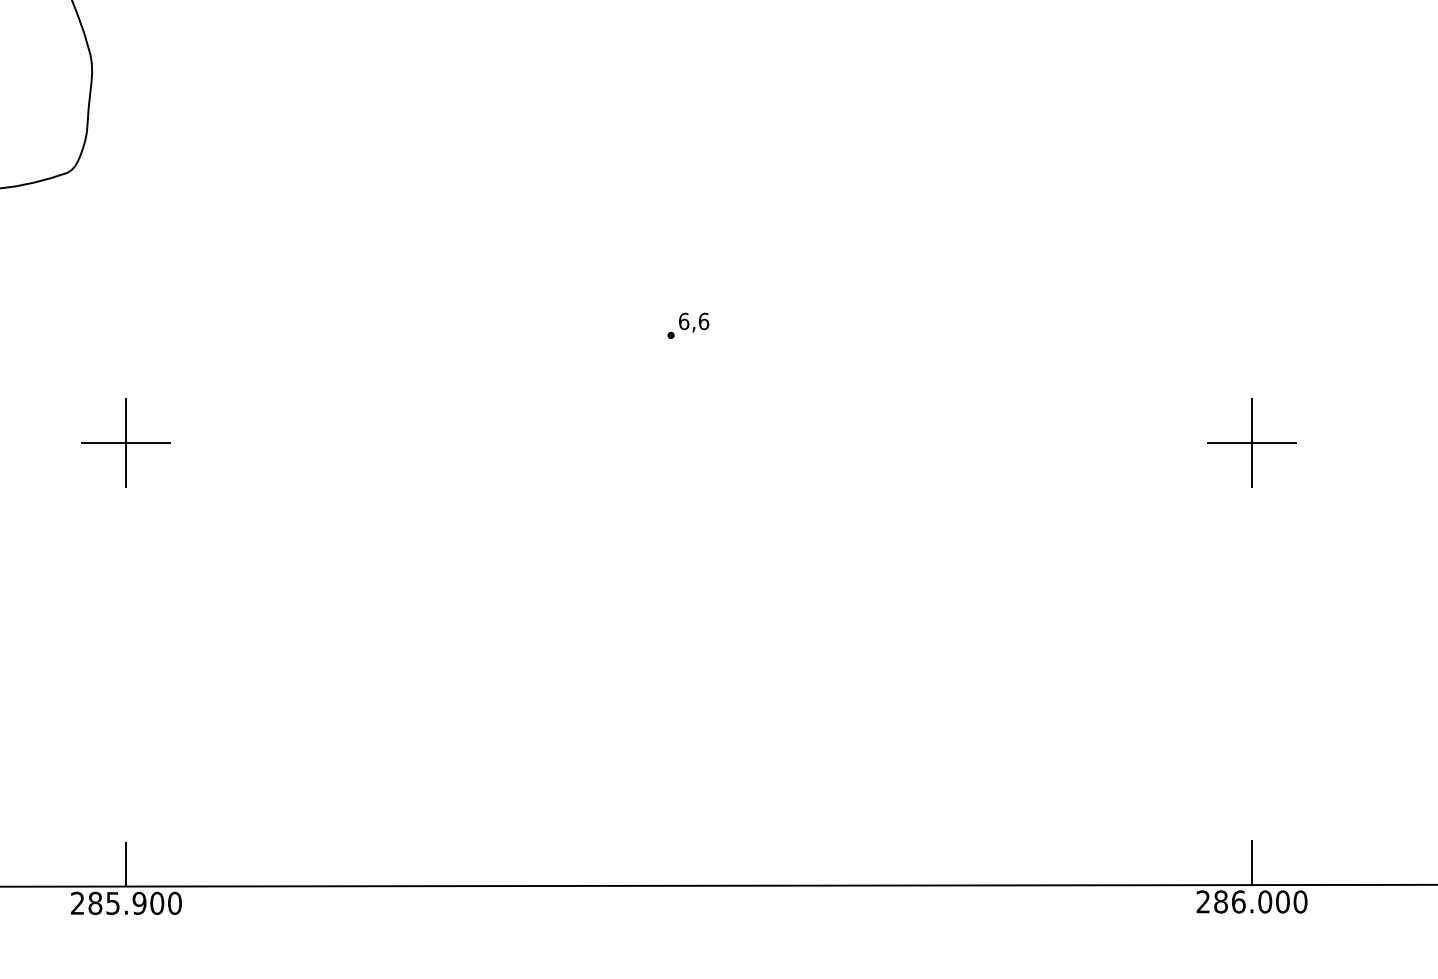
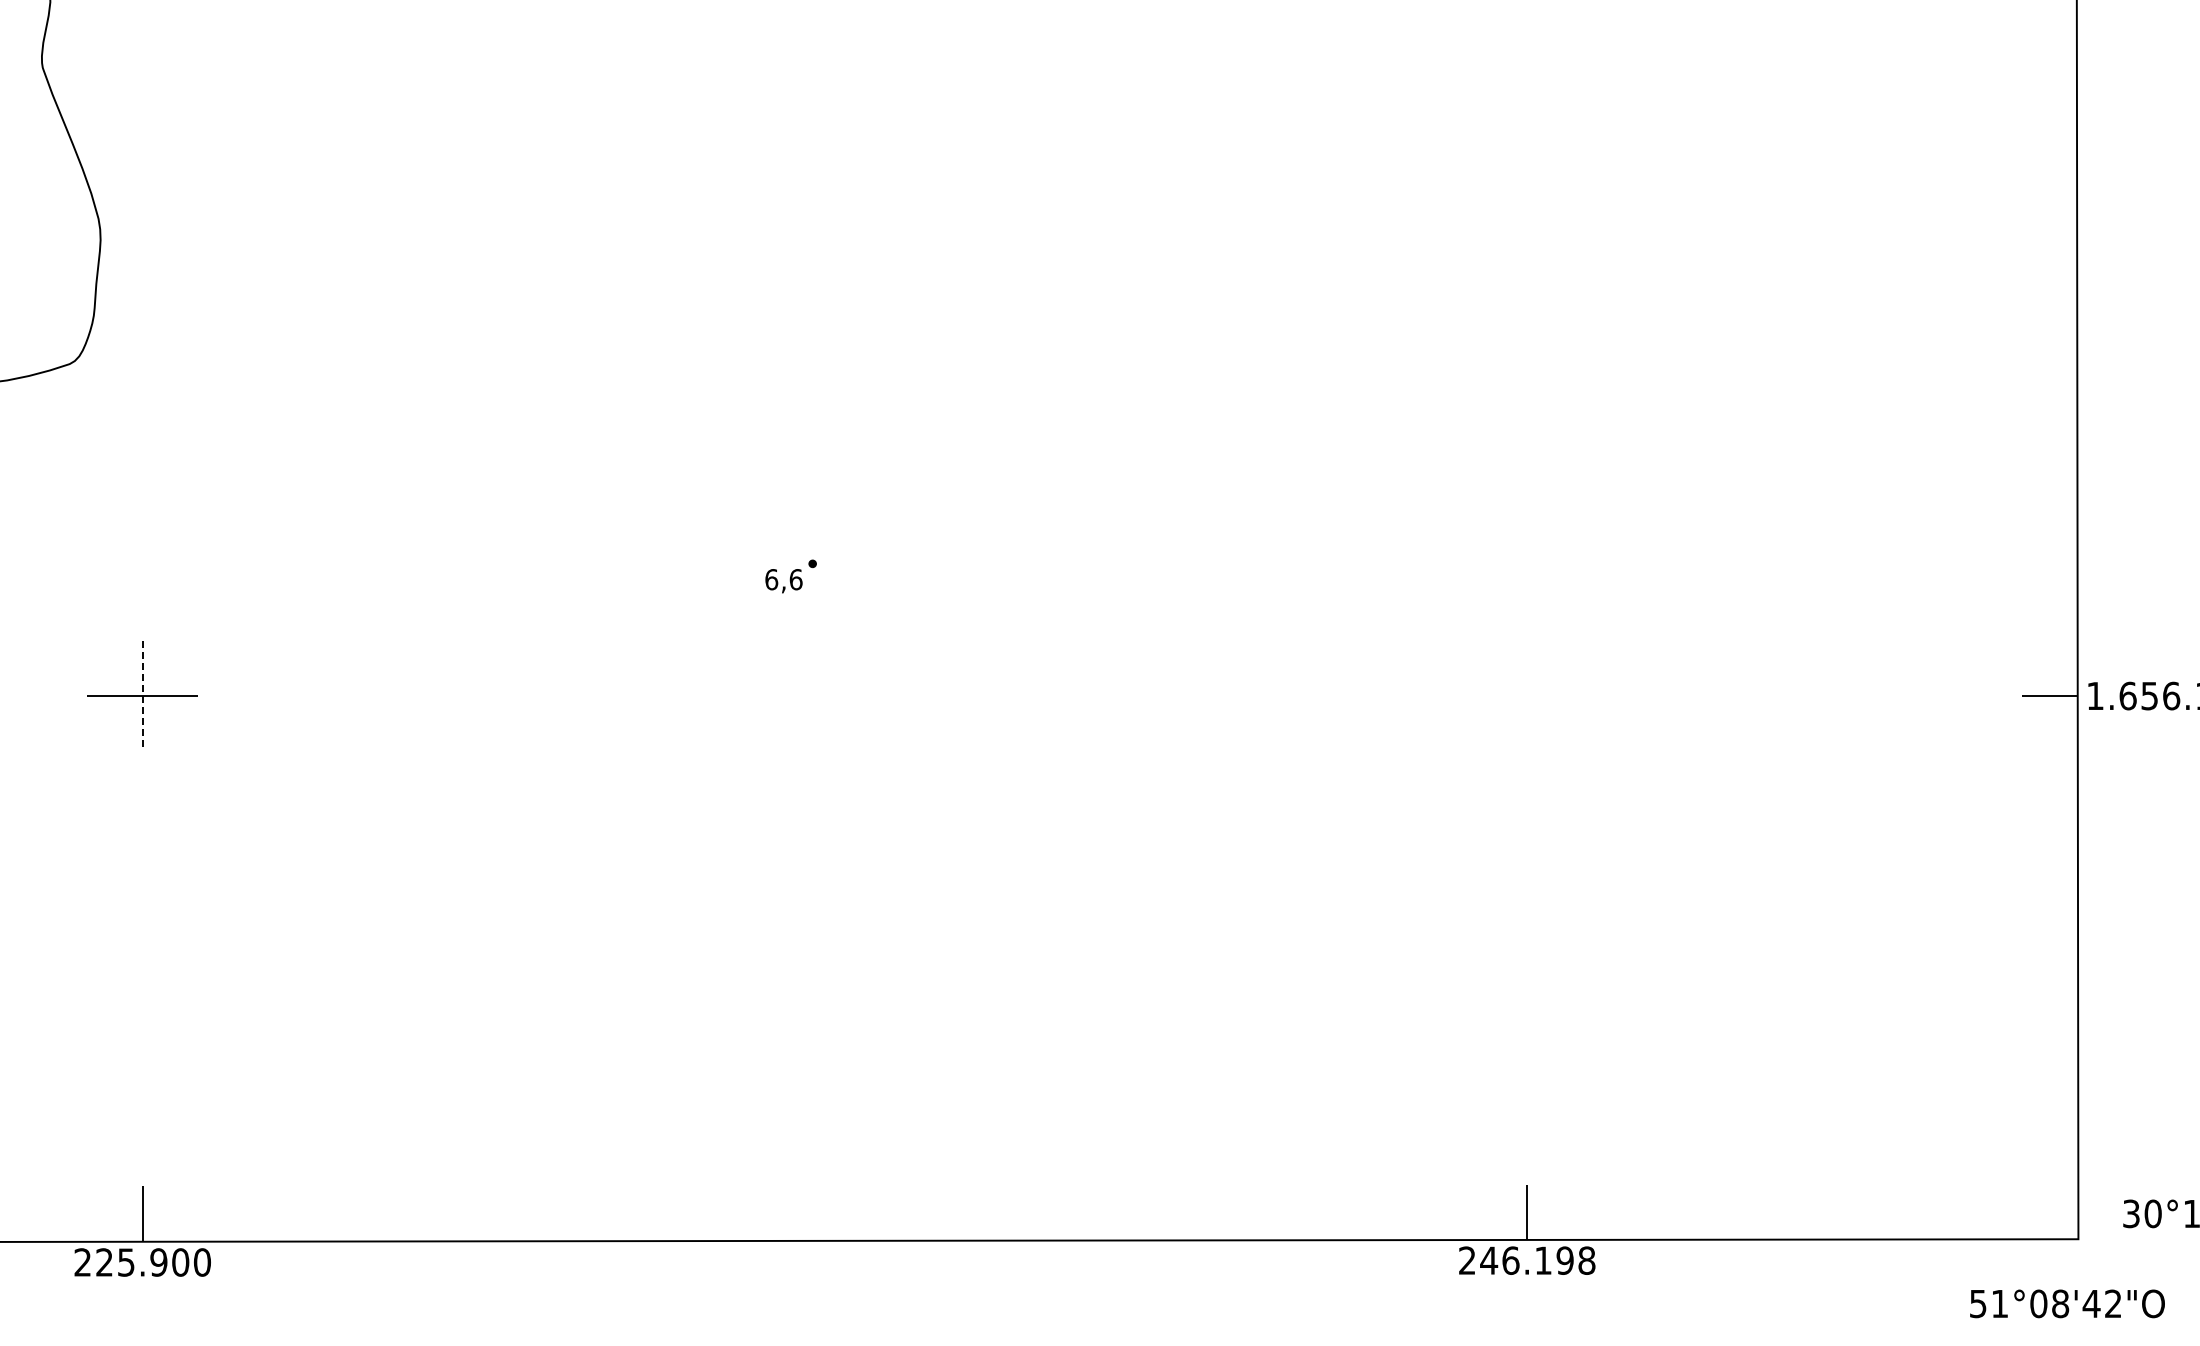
text: (693, 322) -> (783, 581), moved
part: (1252, 442) -> (1527, 695), removed
line: (126, 443) -> (142, 696), solid -> dashed
text: (1260, 901) -> (1537, 1260), 286.000 -> 246.198
text: (95, 903) -> (104, 1262), 285.900 -> 225.900

